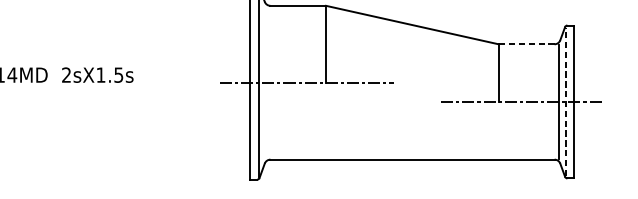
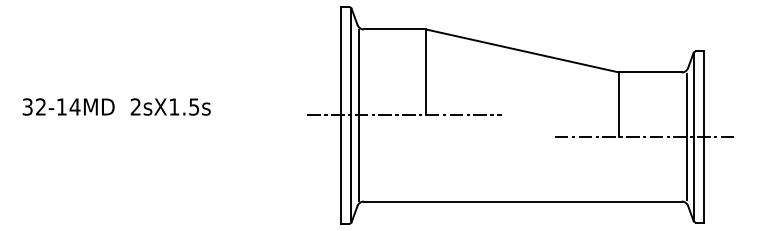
line: (525, 44) -> (649, 72), dashed -> solid
line: (266, 82) -> (359, 115), added
line: (565, 102) -> (694, 137), dashed -> solid

